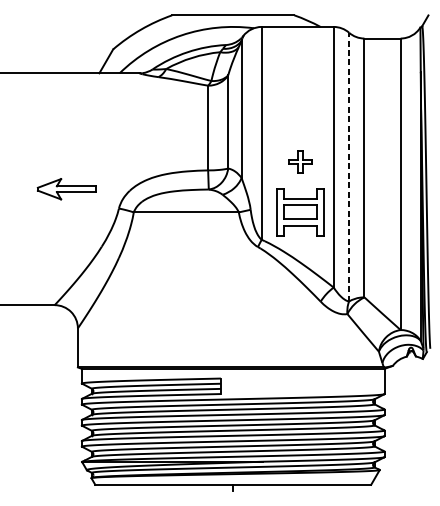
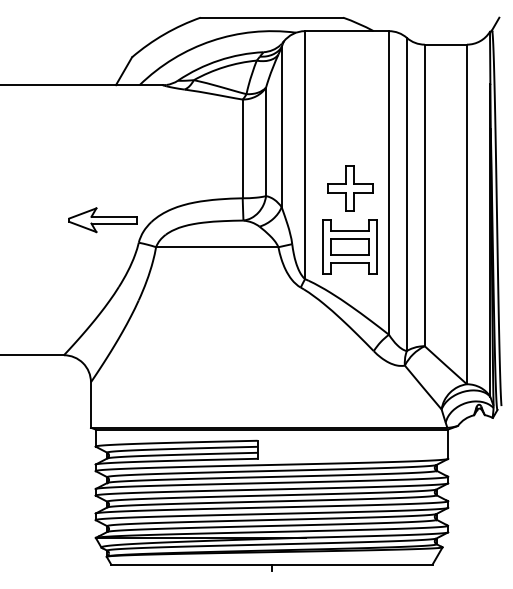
part: (300, 162) -> (350, 188), size x1.67
line: (348, 167) -> (406, 194), dashed -> solid
part: (66, 189) -> (102, 220), moved

